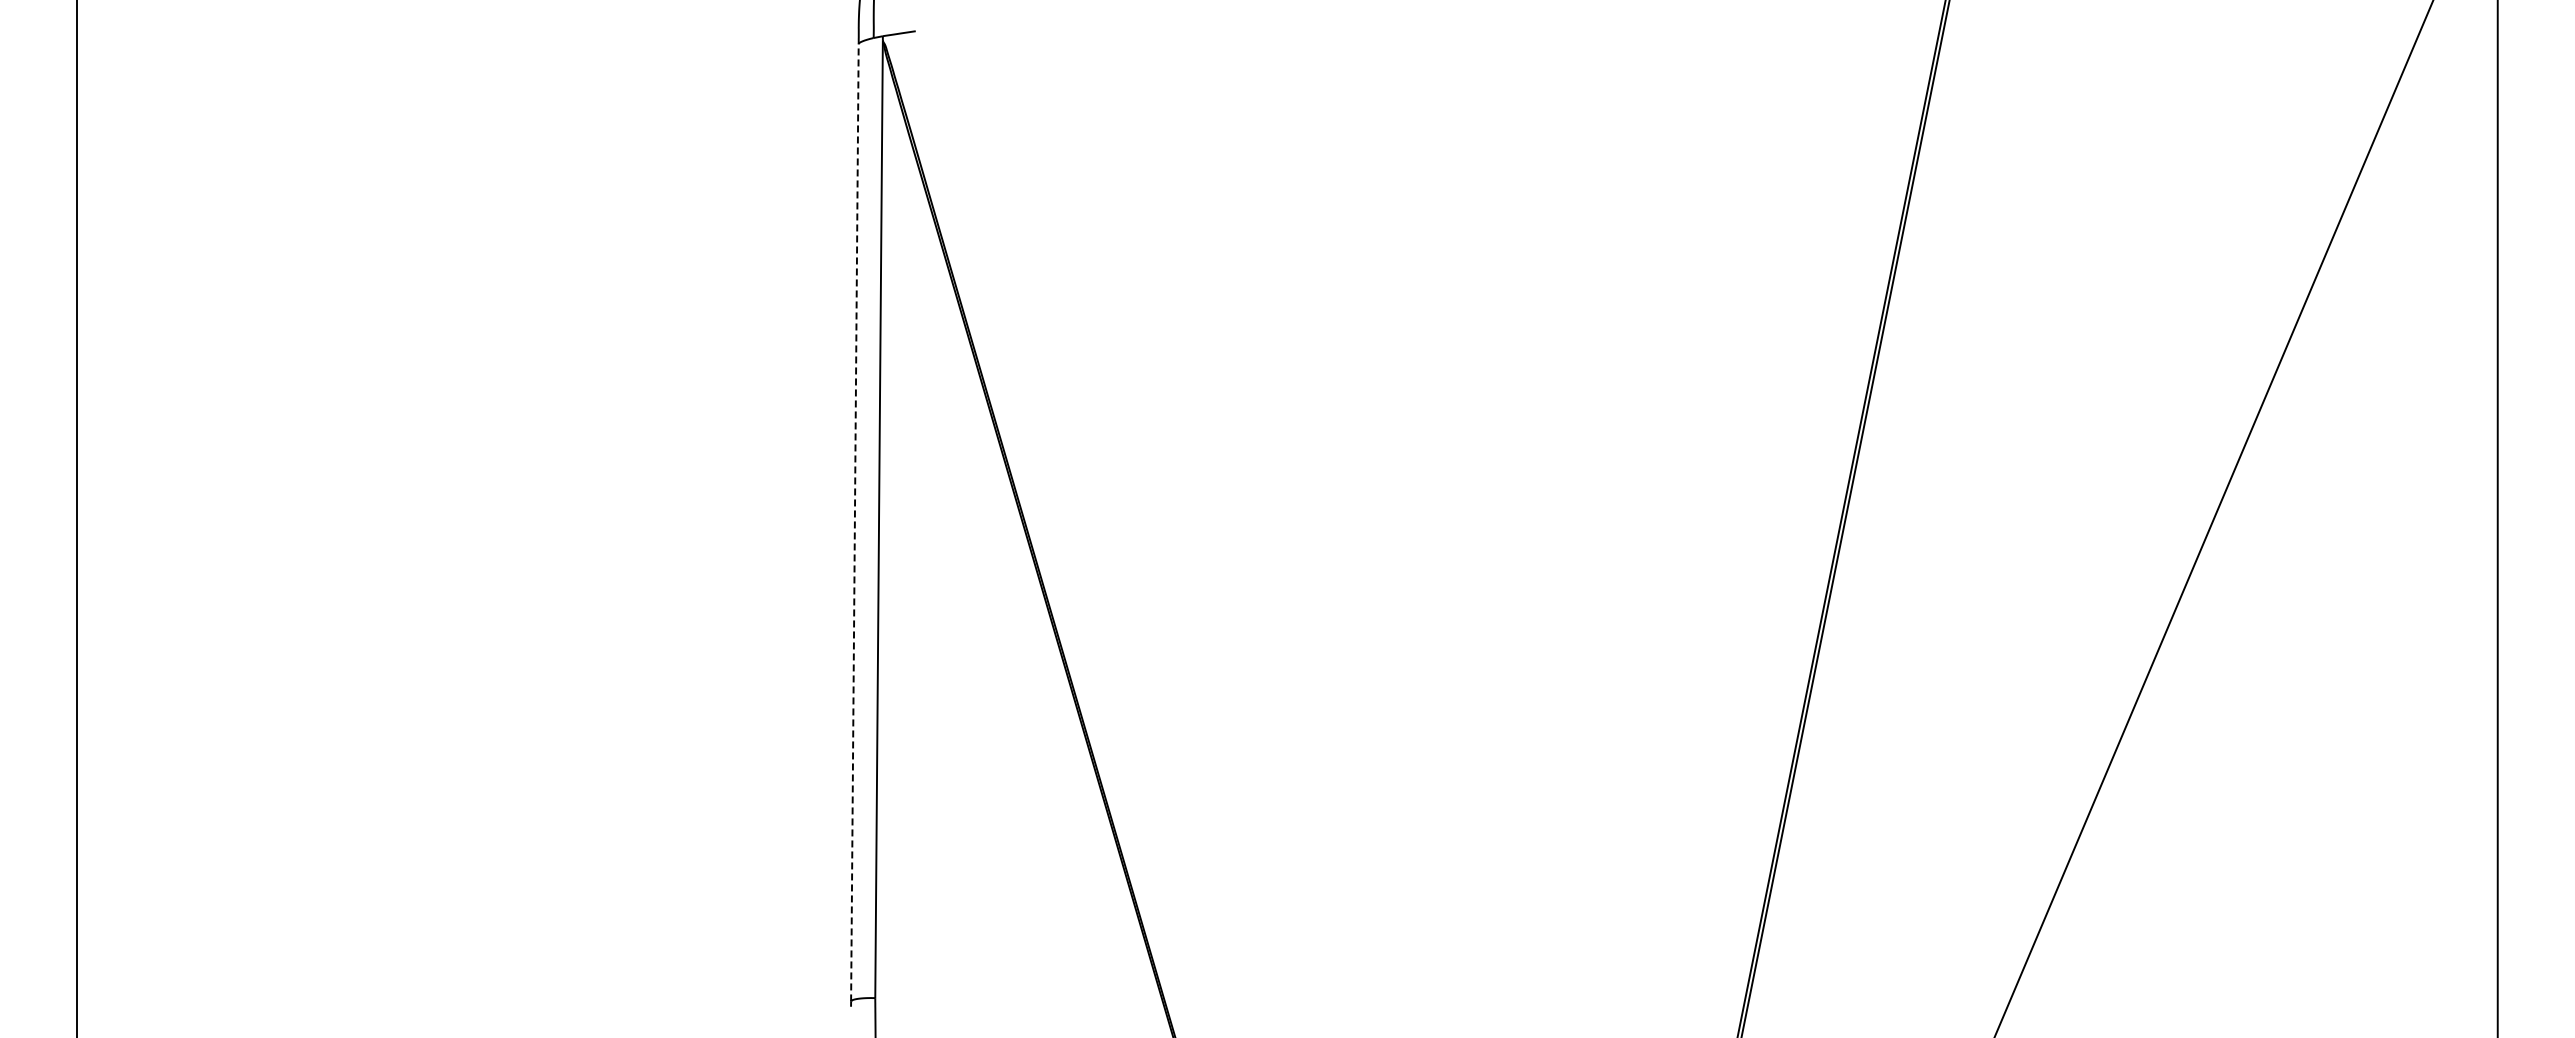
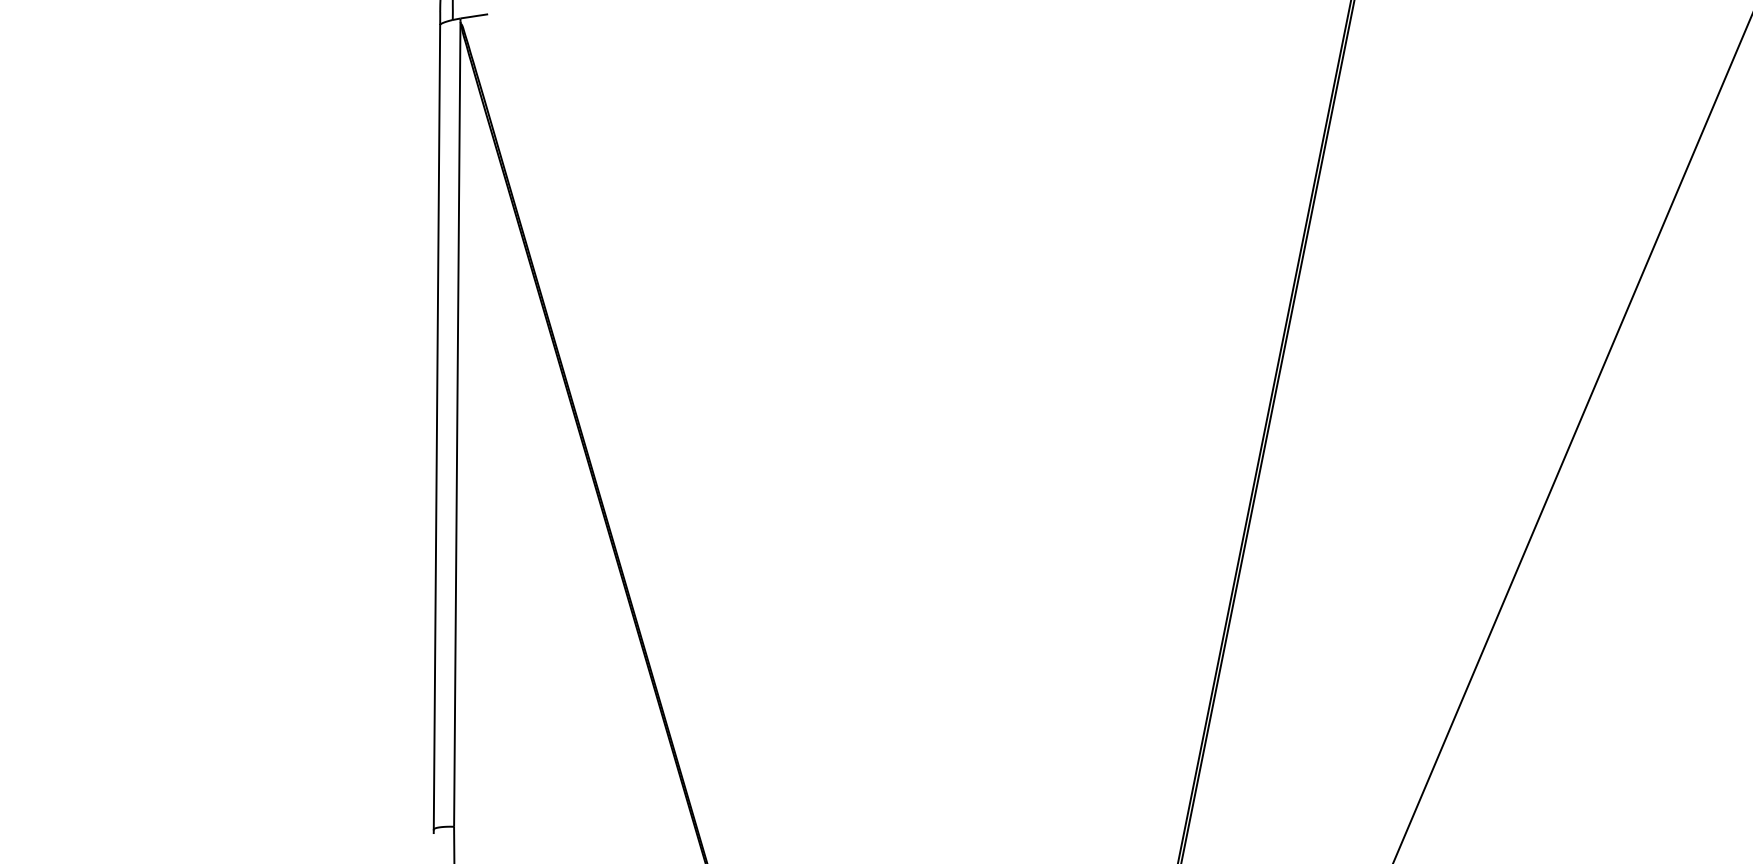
line: (854, 522) -> (436, 427), dashed -> solid

